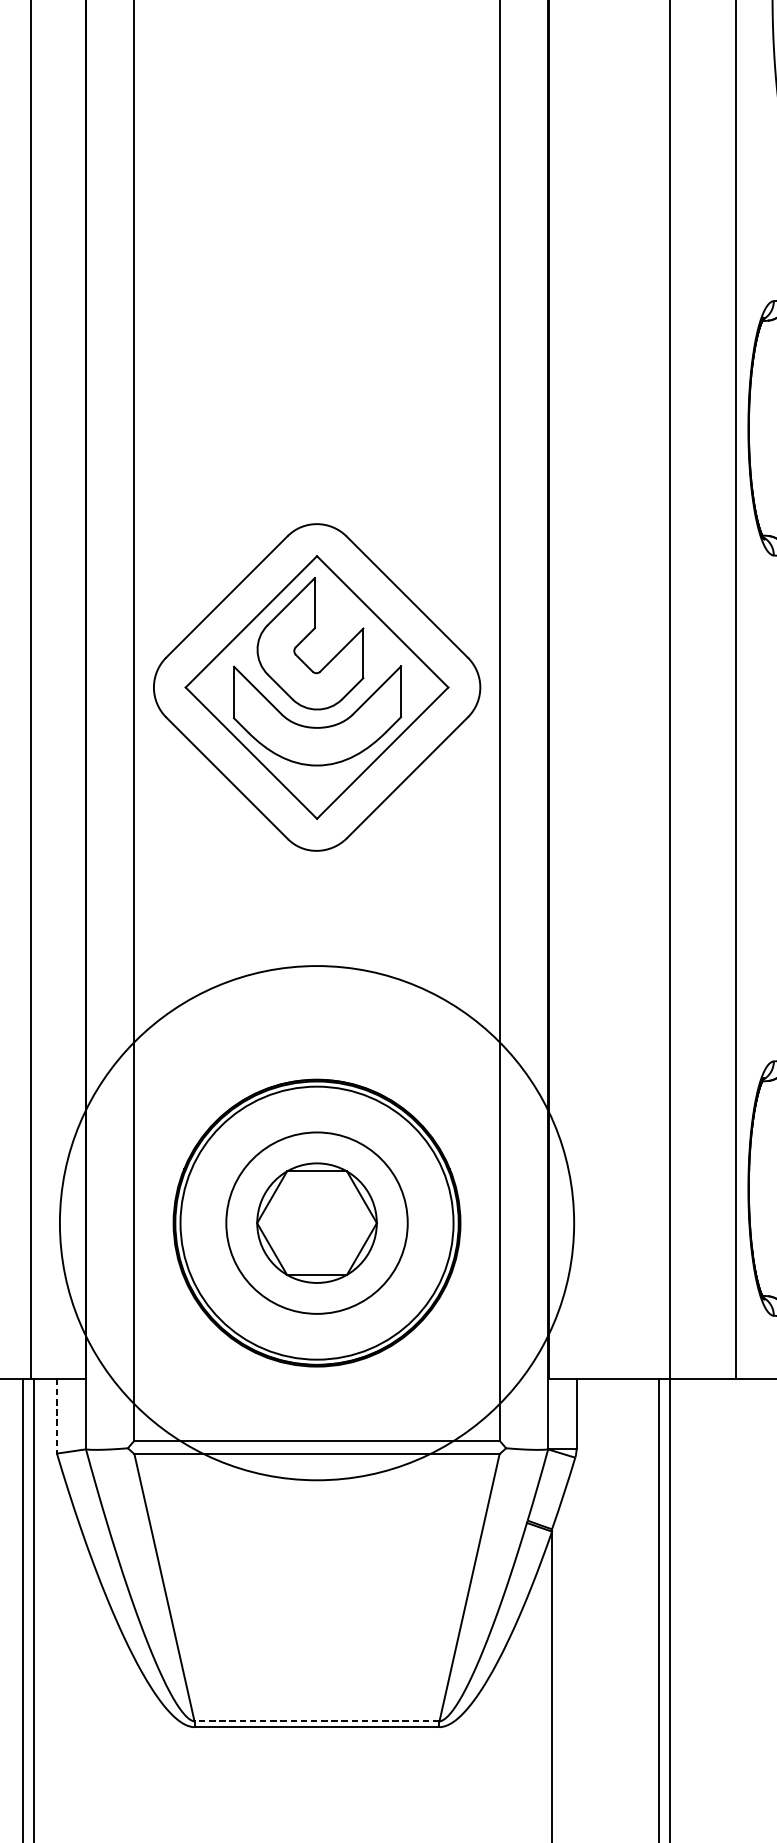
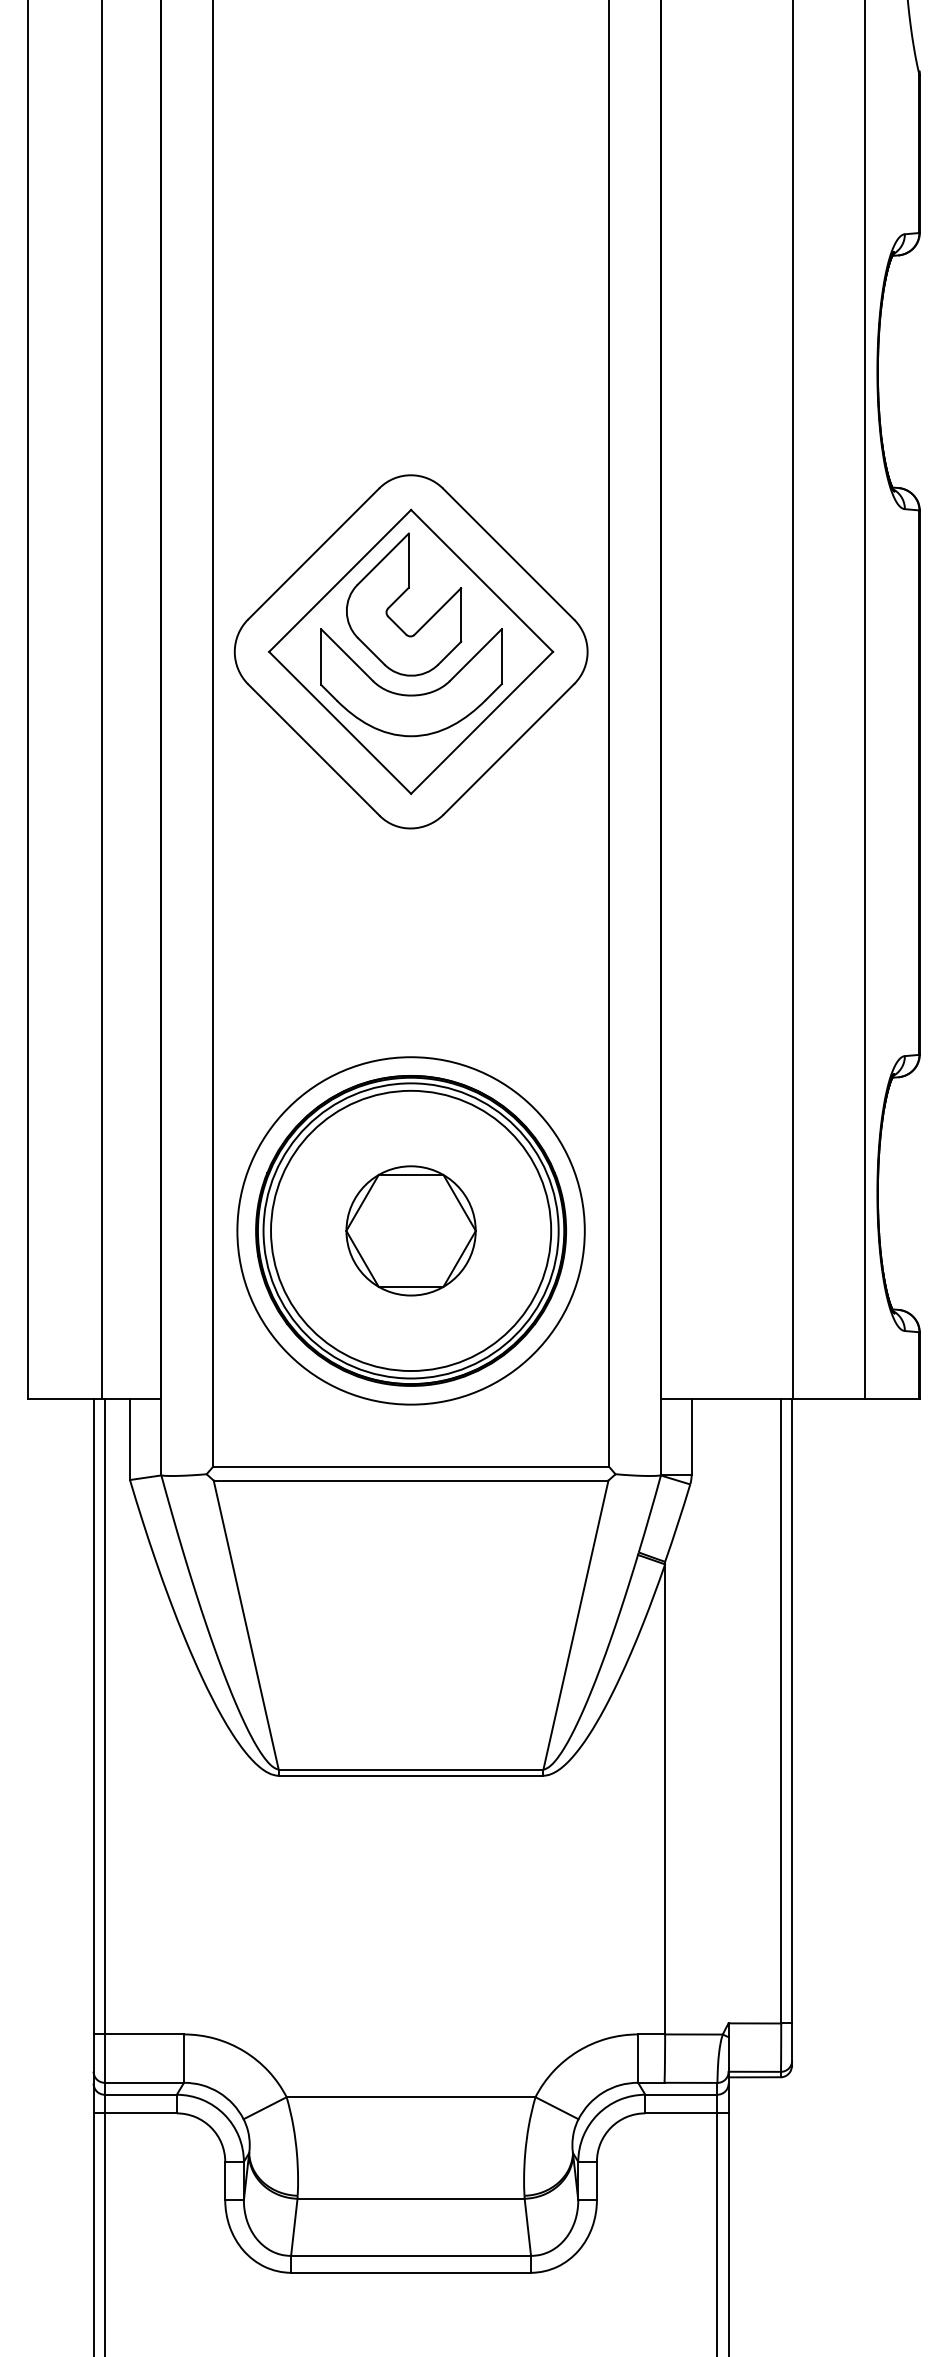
circle: (316, 1222) -> (410, 1230), size x0.62
circle: (317, 1222) -> (411, 1230), size x1.43
line: (57, 1417) -> (130, 1440), dashed -> solid
line: (316, 1721) -> (410, 1769), dashed -> solid

